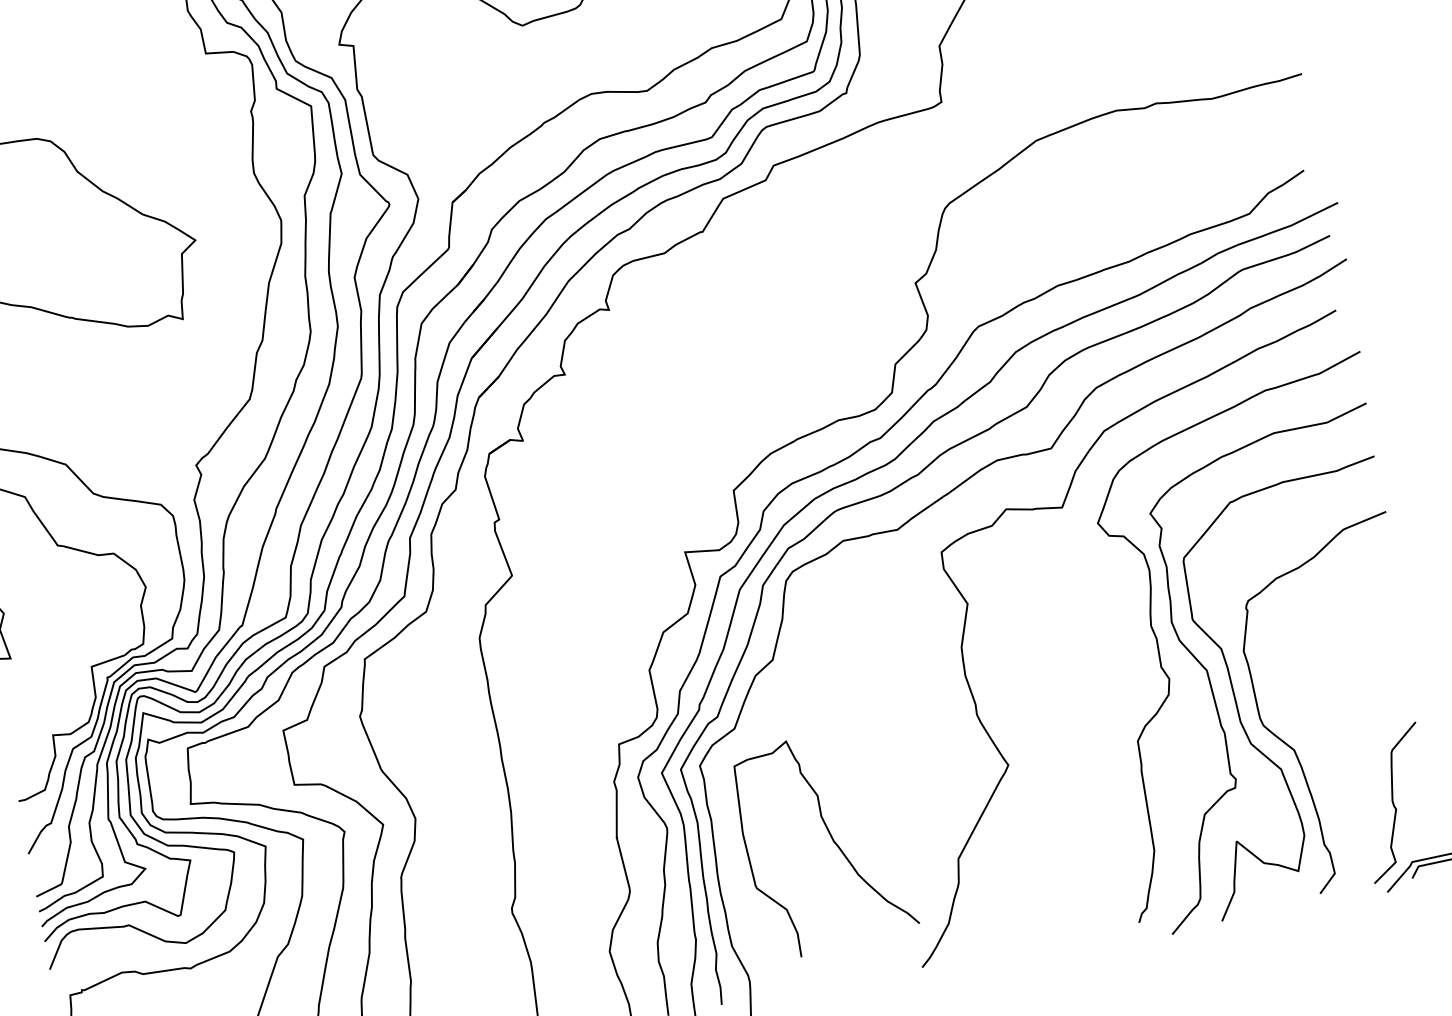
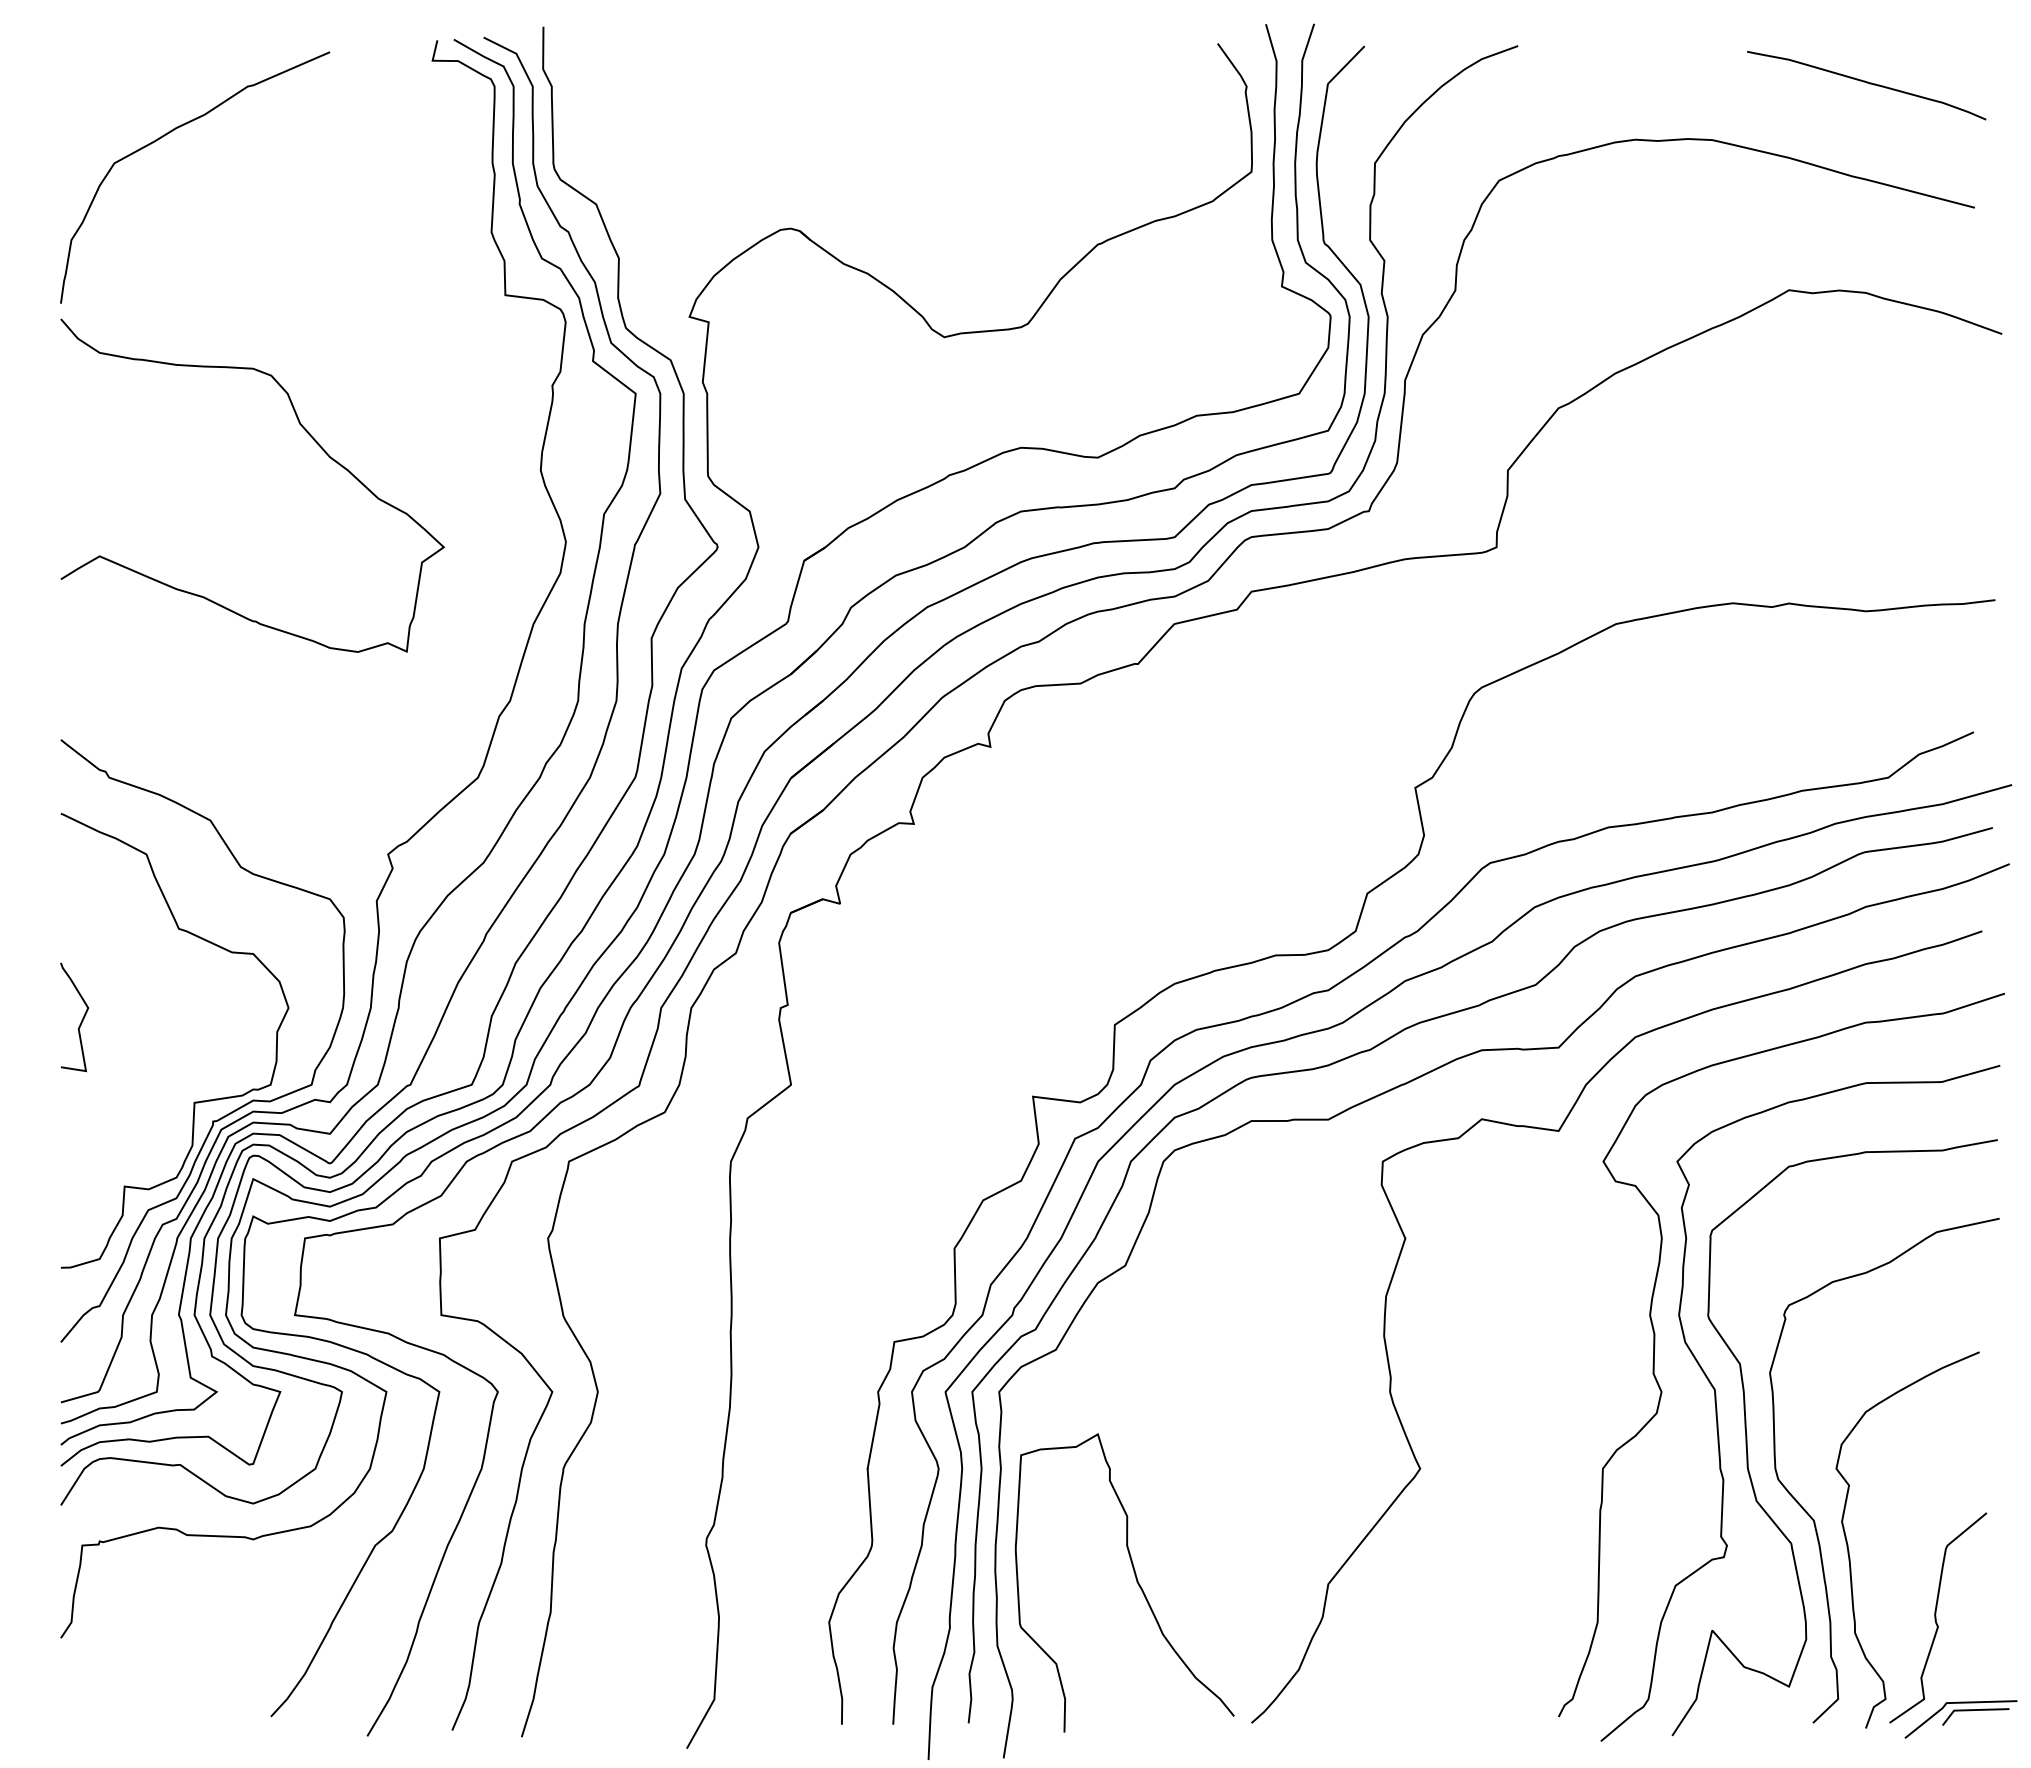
curve: (1323, 766) -> (1849, 1550), added
curve: (831, 838) -> (1135, 1578), moved

